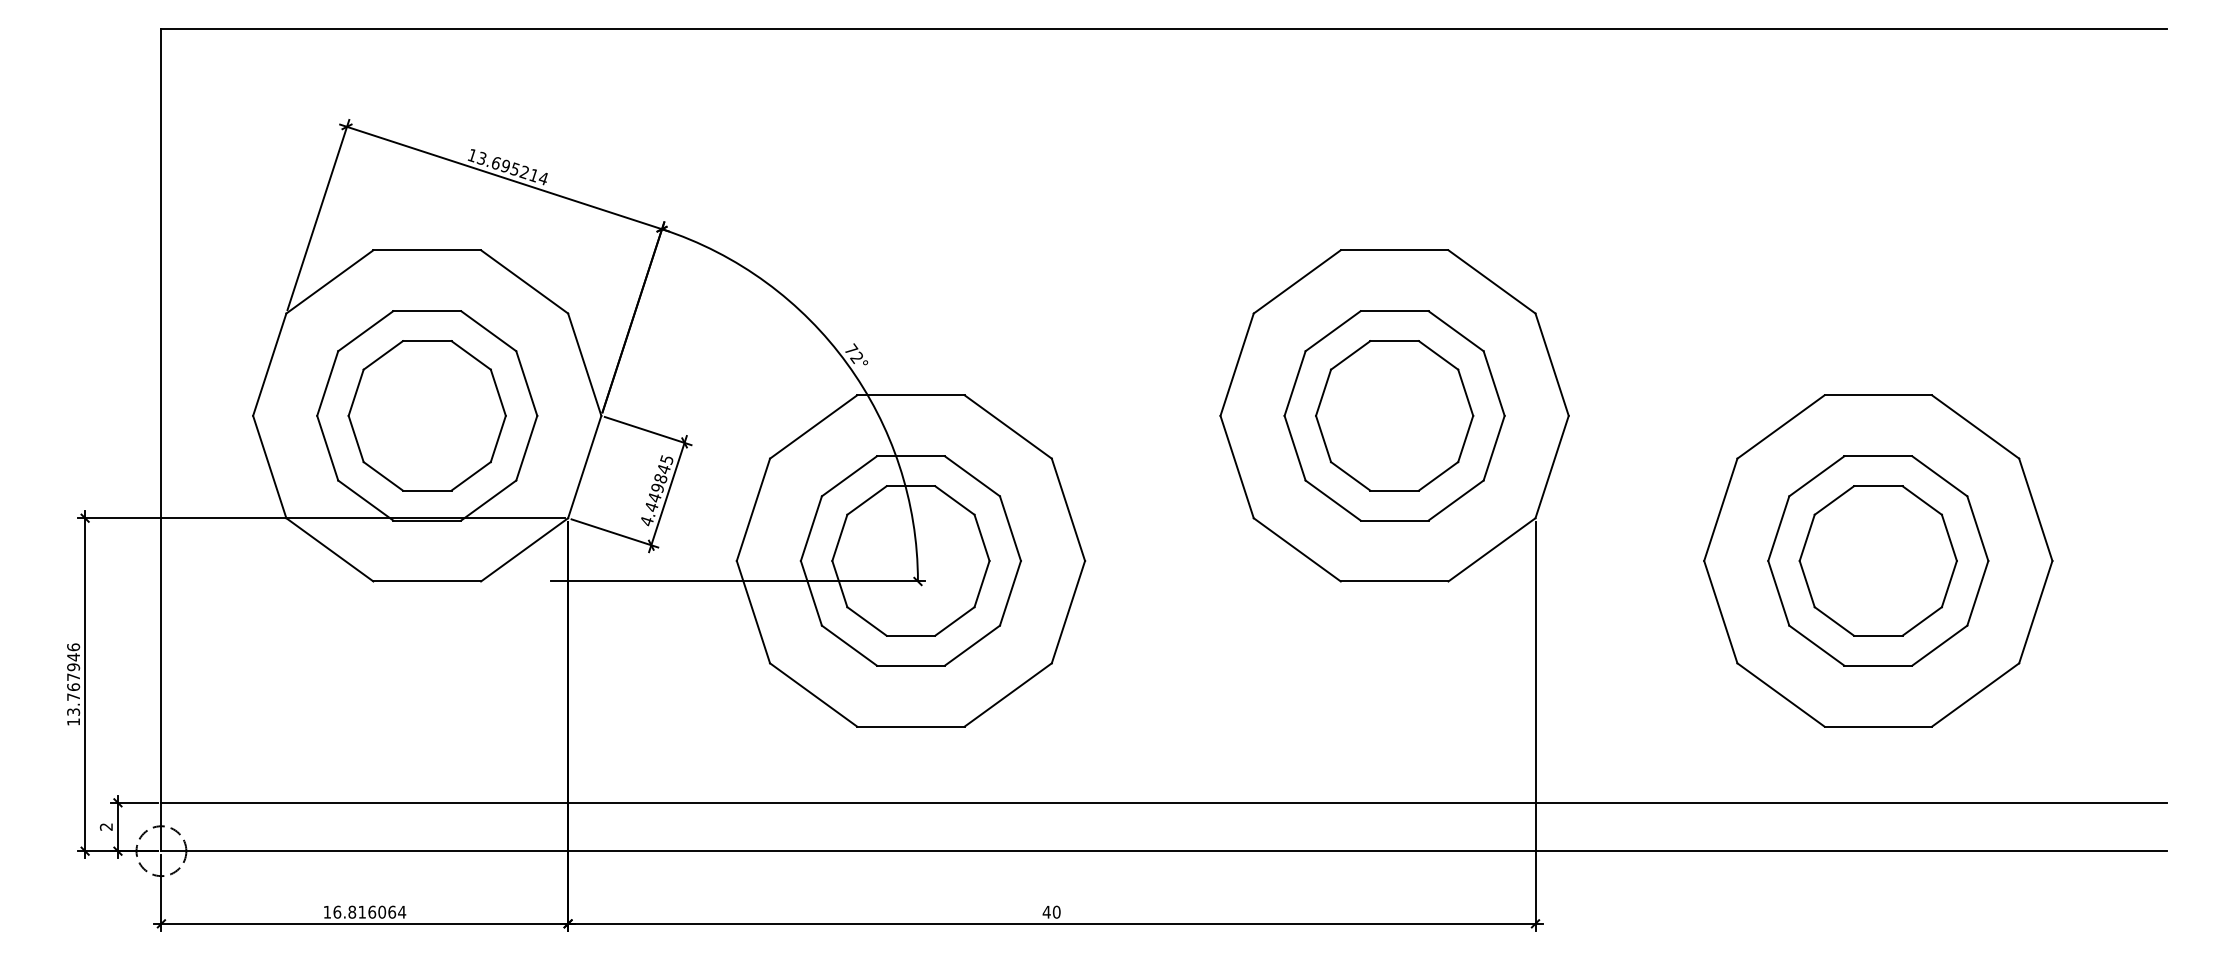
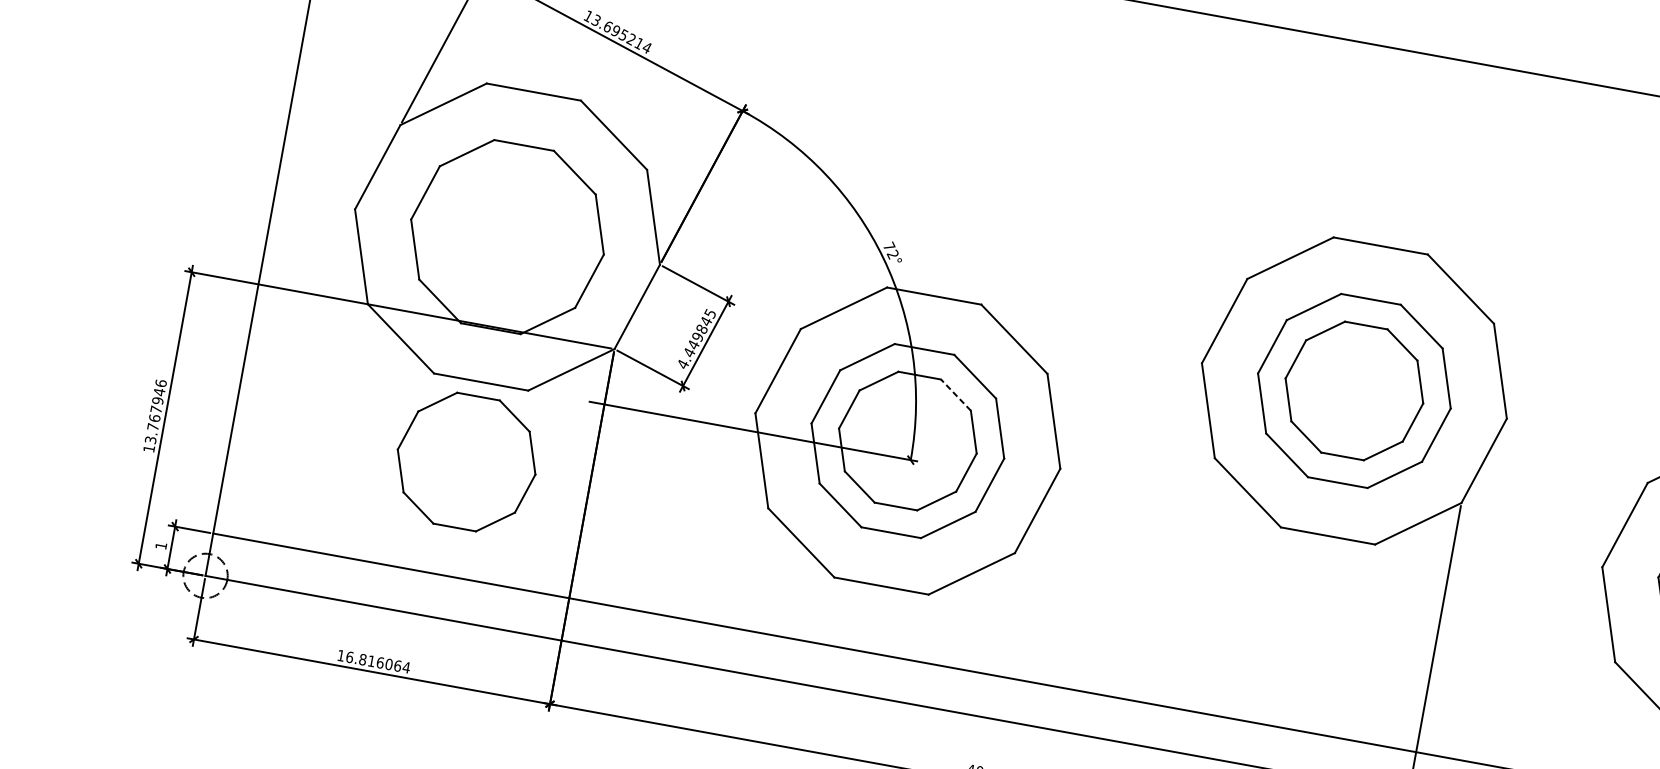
part: (426, 415) -> (466, 461), moved
line: (954, 500) -> (955, 395), solid -> dashed
text: (105, 826) -> (160, 545), 2 -> 1

